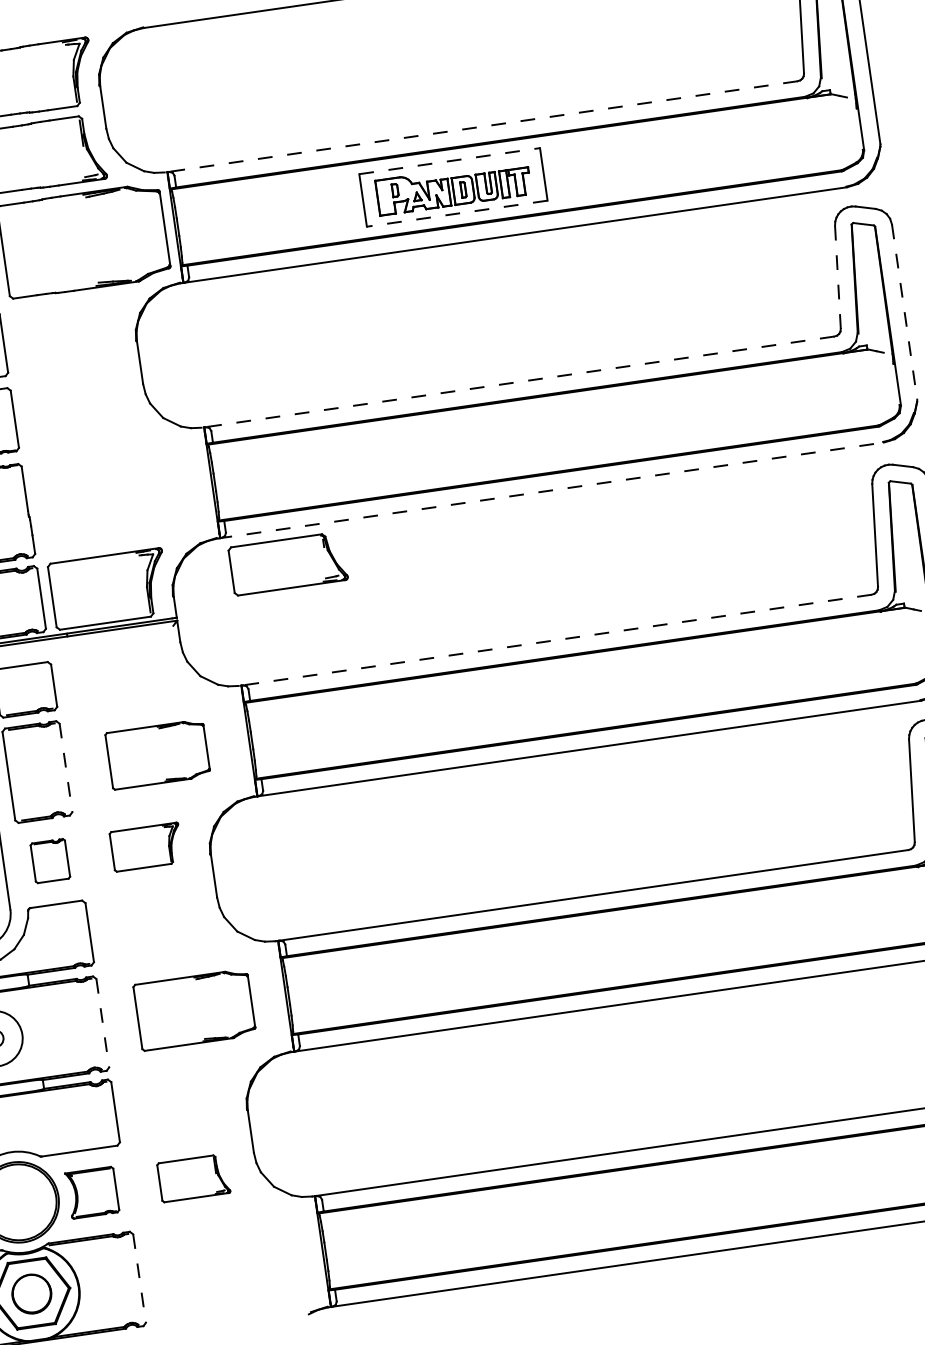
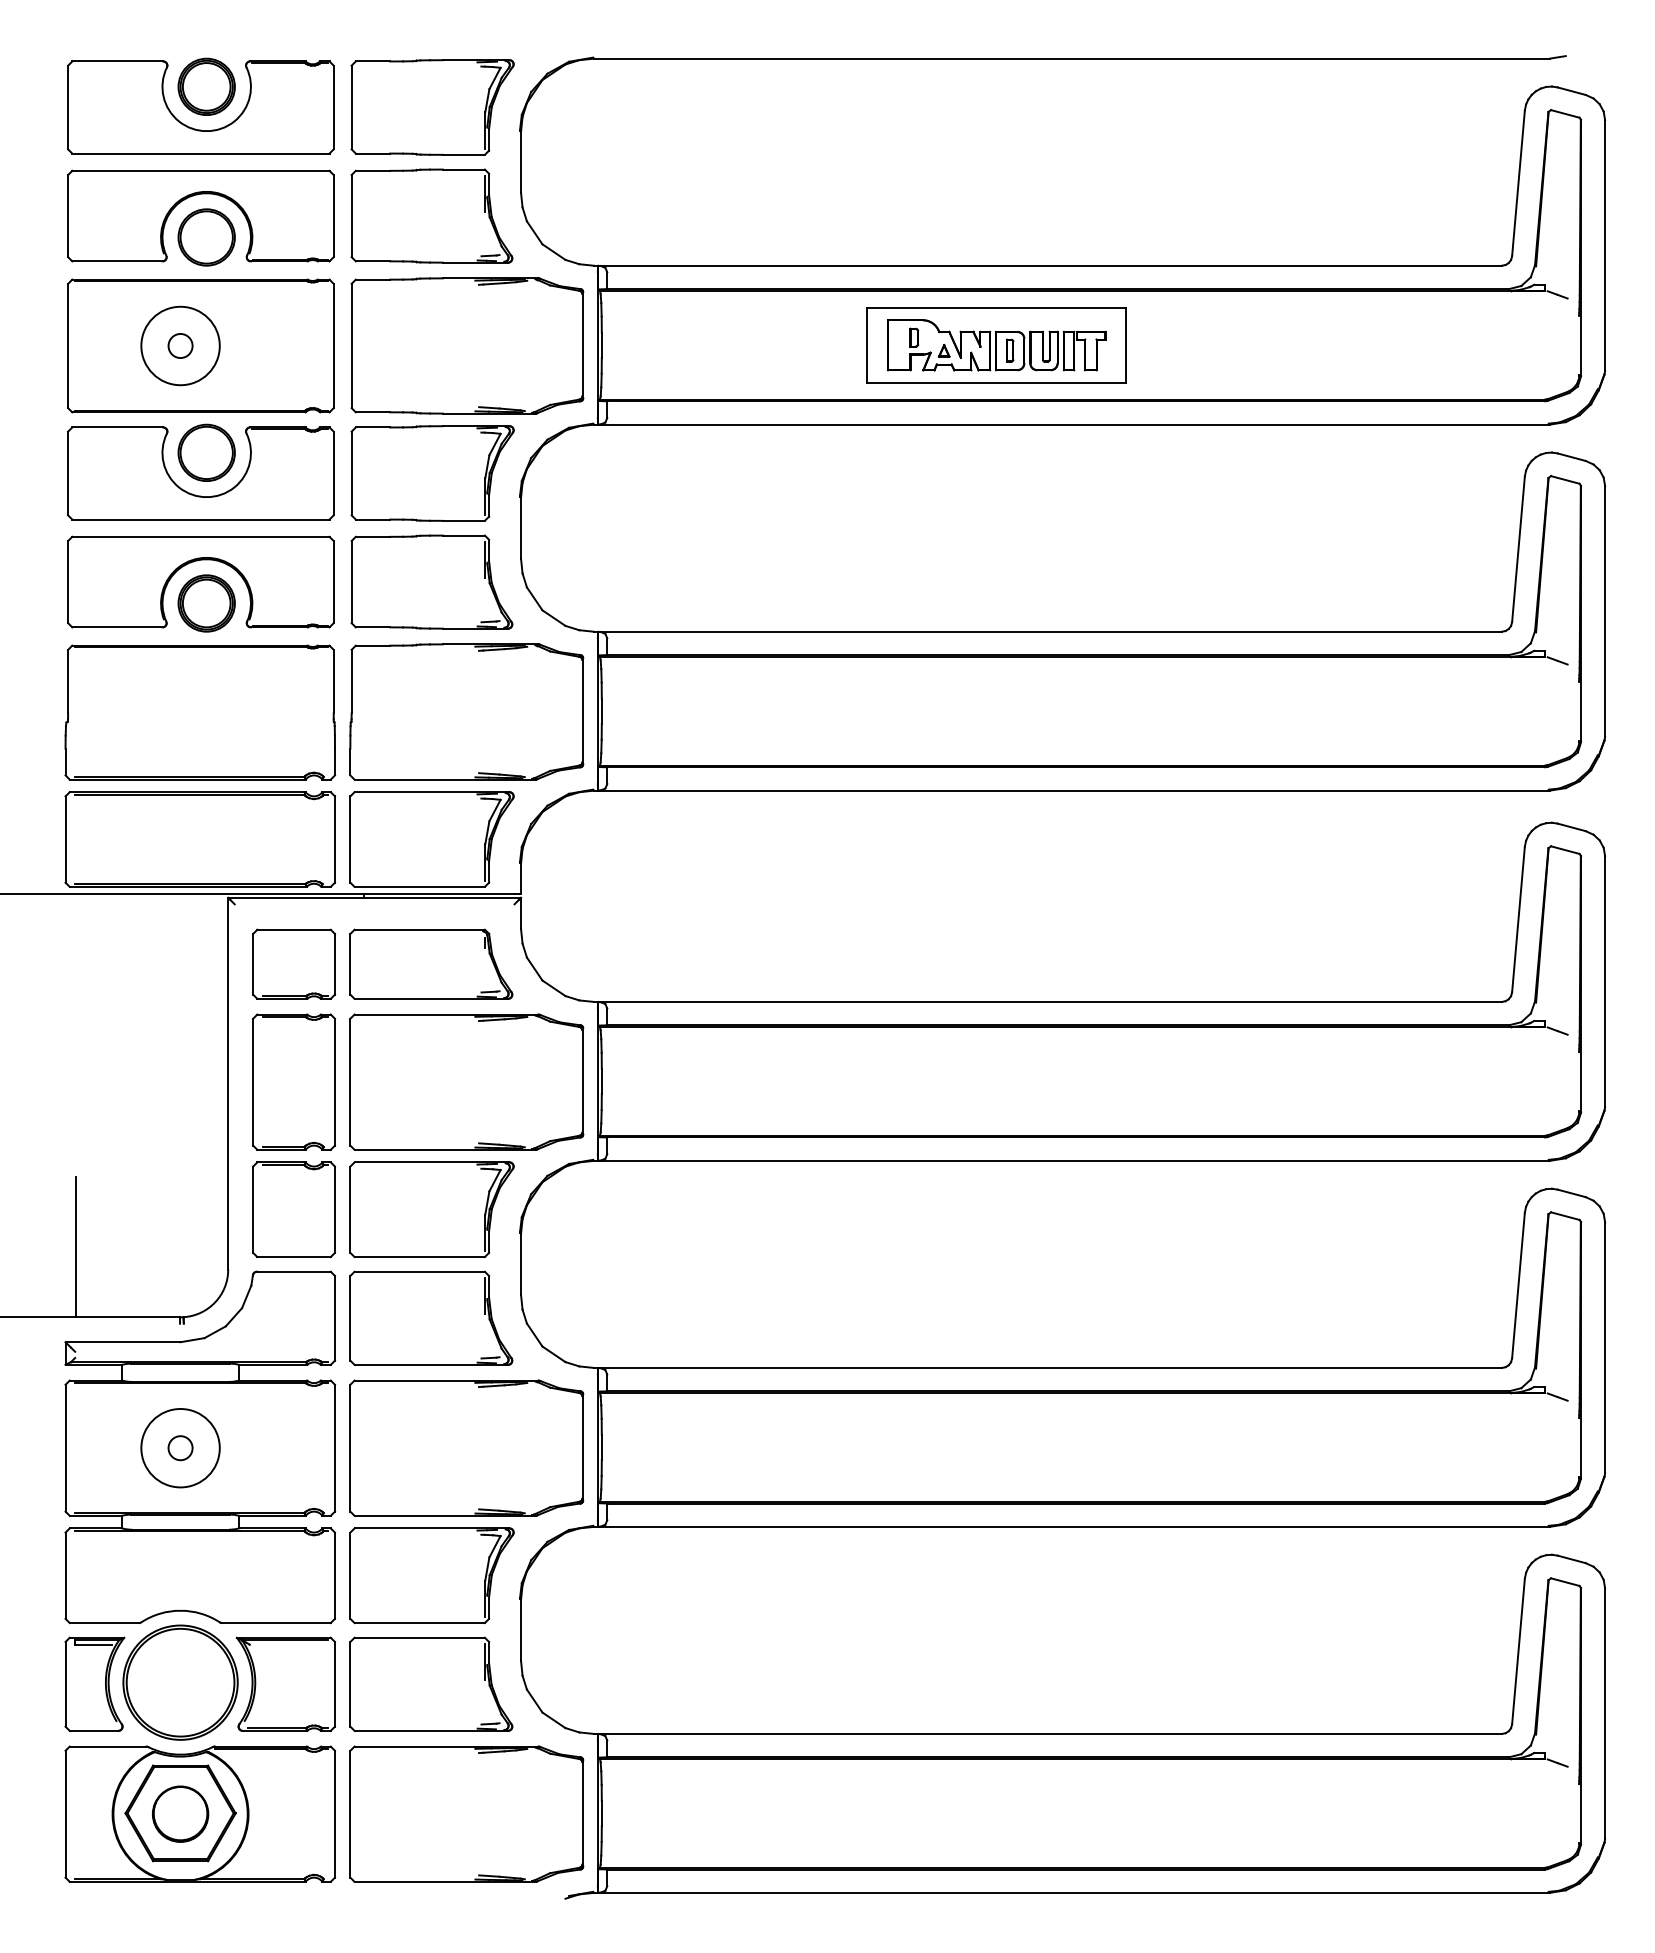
line: (480, 126) -> (1047, 265), dashed -> solid
line: (449, 161) -> (996, 307), dashed -> solid
line: (457, 213) -> (996, 382), dashed -> solid
line: (837, 276) -> (1518, 548), dashed -> solid
line: (904, 312) -> (1605, 612), dashed -> solid
part: (72, 333) -> (432, 473), added
line: (517, 382) -> (1047, 631), dashed -> solid
part: (82, 409) -> (431, 581), added
line: (550, 490) -> (1071, 790), dashed -> solid
part: (120, 496) -> (466, 711), added
part: (288, 563) -> (431, 963), moved
line: (554, 640) -> (1047, 1001), dashed -> solid
part: (157, 754) -> (466, 1081), size x1.67
line: (66, 768) -> (335, 1082), dashed -> solid
part: (146, 847) -> (431, 1209), size x1.67
part: (50, 860) -> (294, 1209), size x1.67
part: (156, 922) -> (431, 1317), added
part: (194, 1009) -> (466, 1447), size x1.43
line: (103, 1023) -> (335, 1448), dashed -> solid
part: (182, 1102) -> (431, 1575), added
part: (193, 1177) -> (431, 1683), size x1.67
part: (91, 1192) -> (285, 1683), size x1.43
part: (231, 1264) -> (466, 1813), added
line: (139, 1278) -> (335, 1814), dashed -> solid

